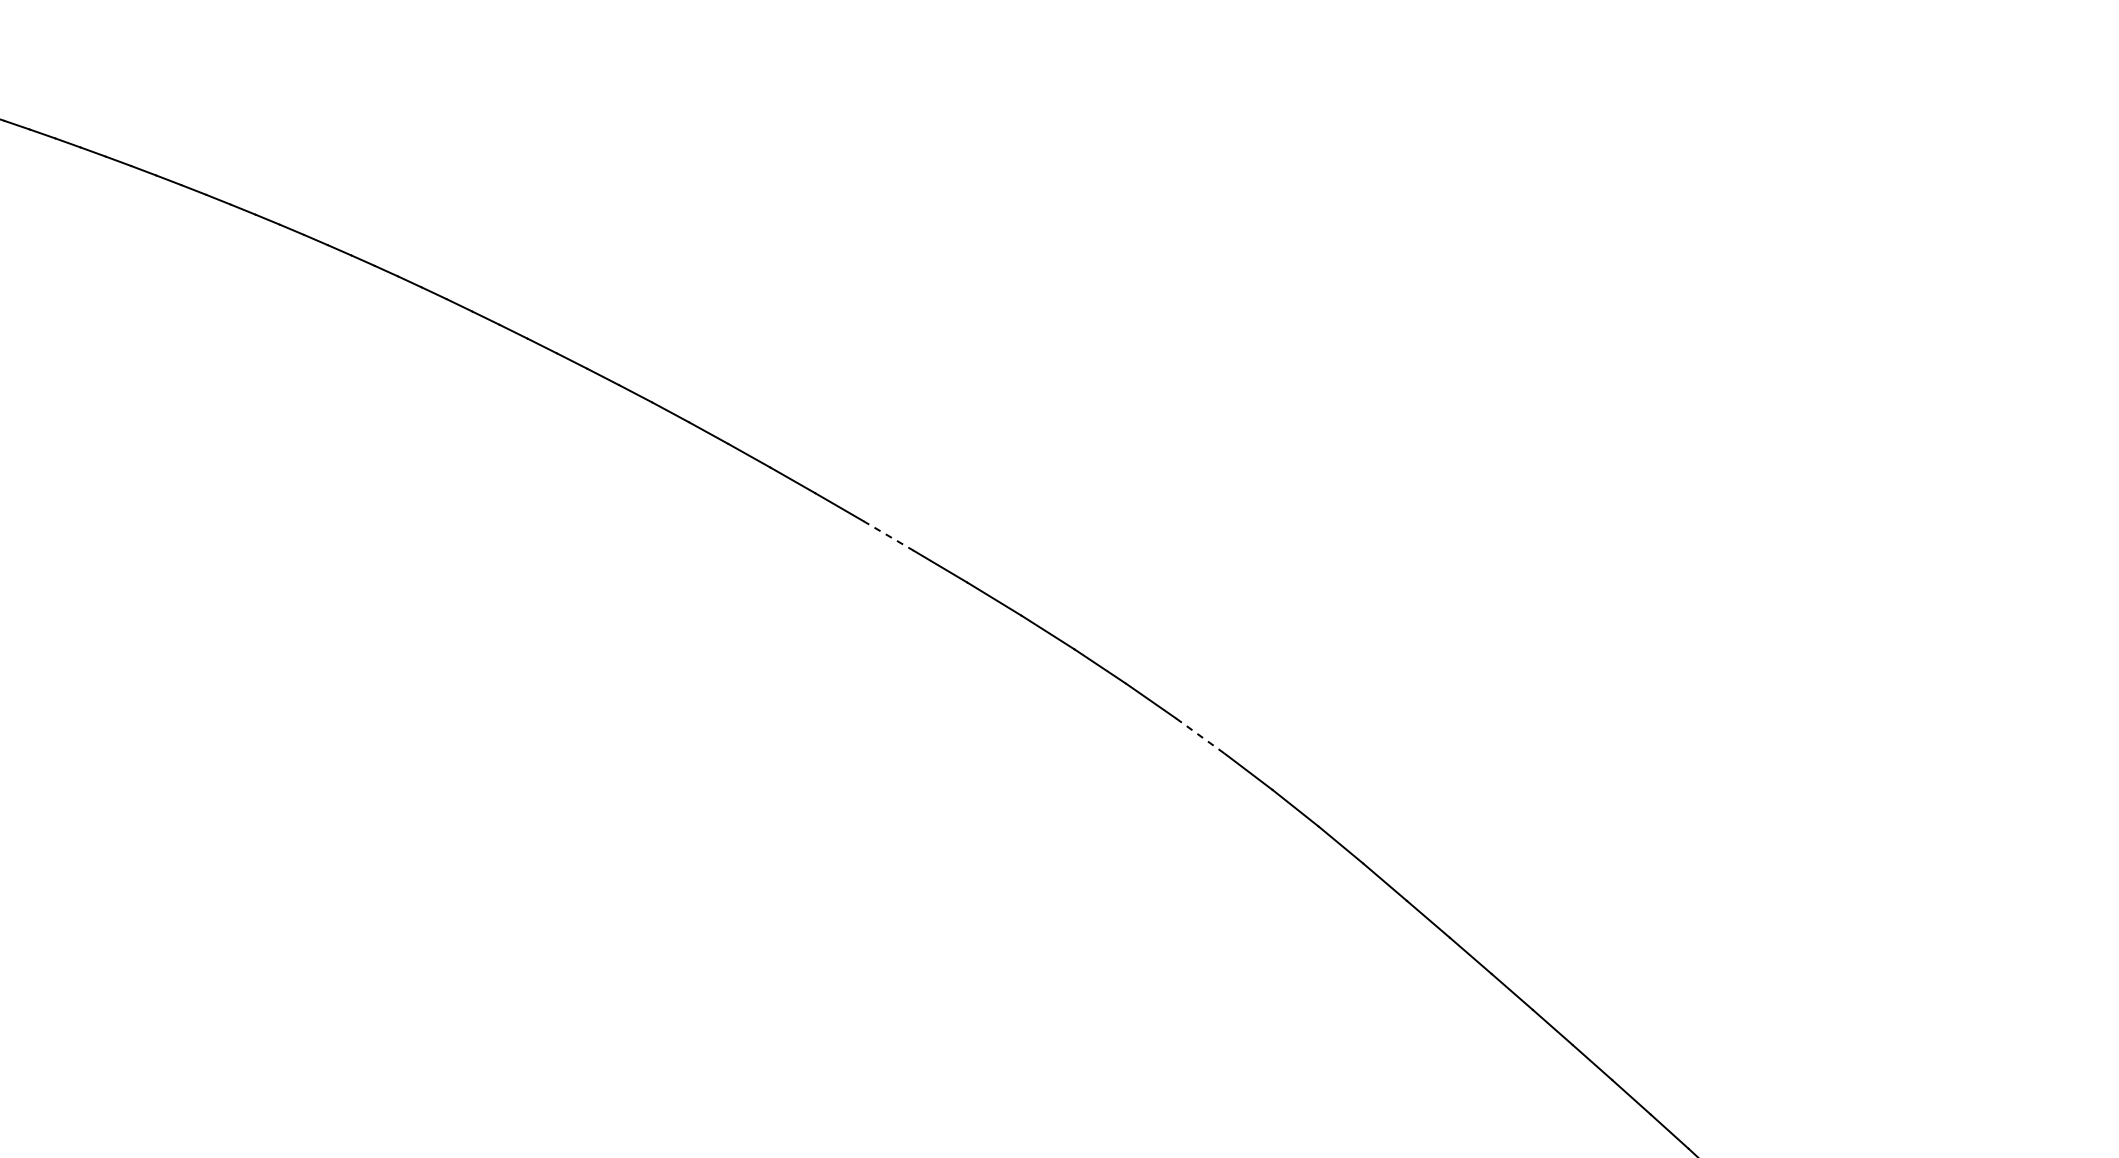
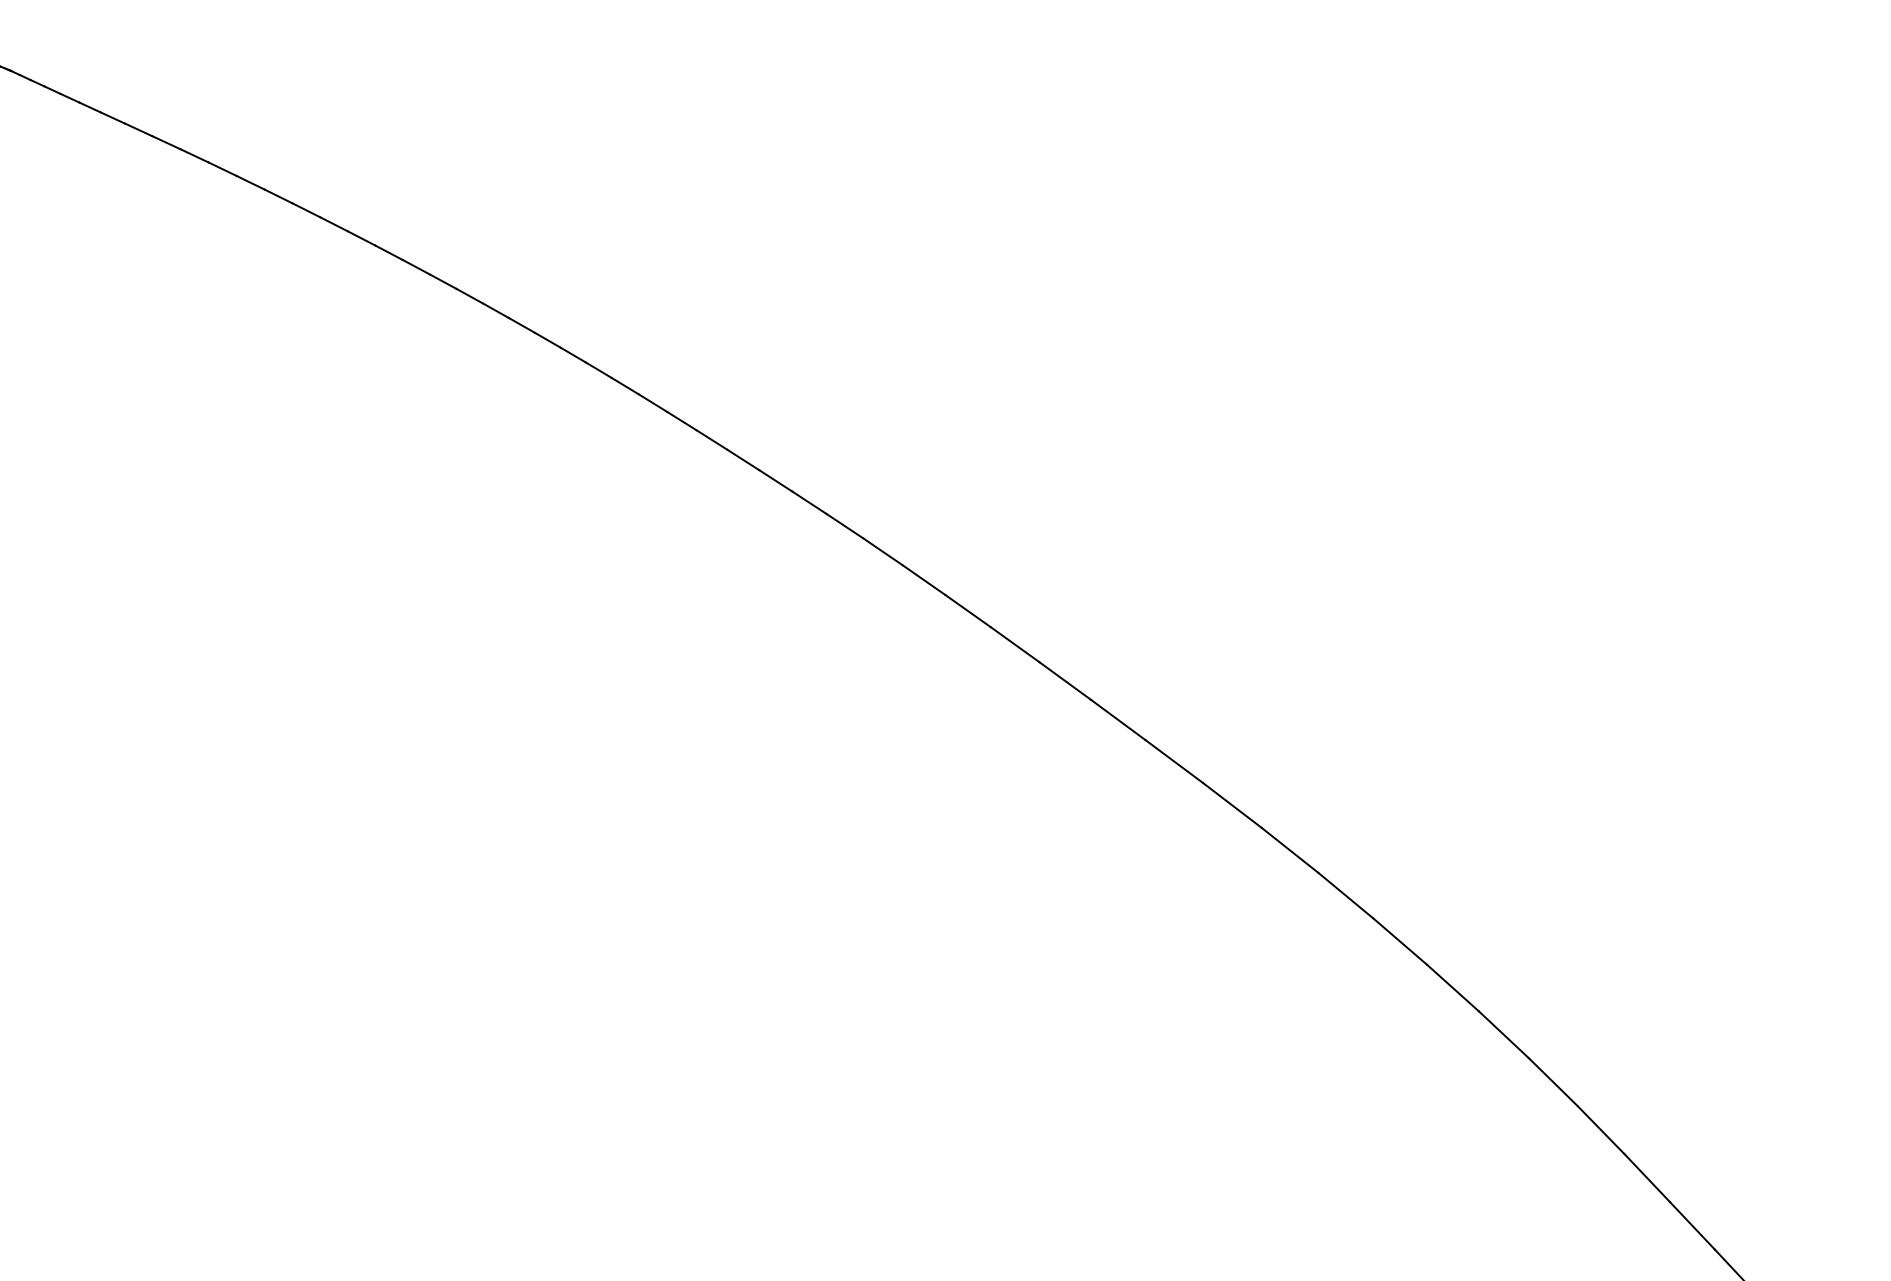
line: (888, 536) -> (1118, 720), dashed -> solid
line: (1201, 736) -> (1453, 988), dashed -> solid

